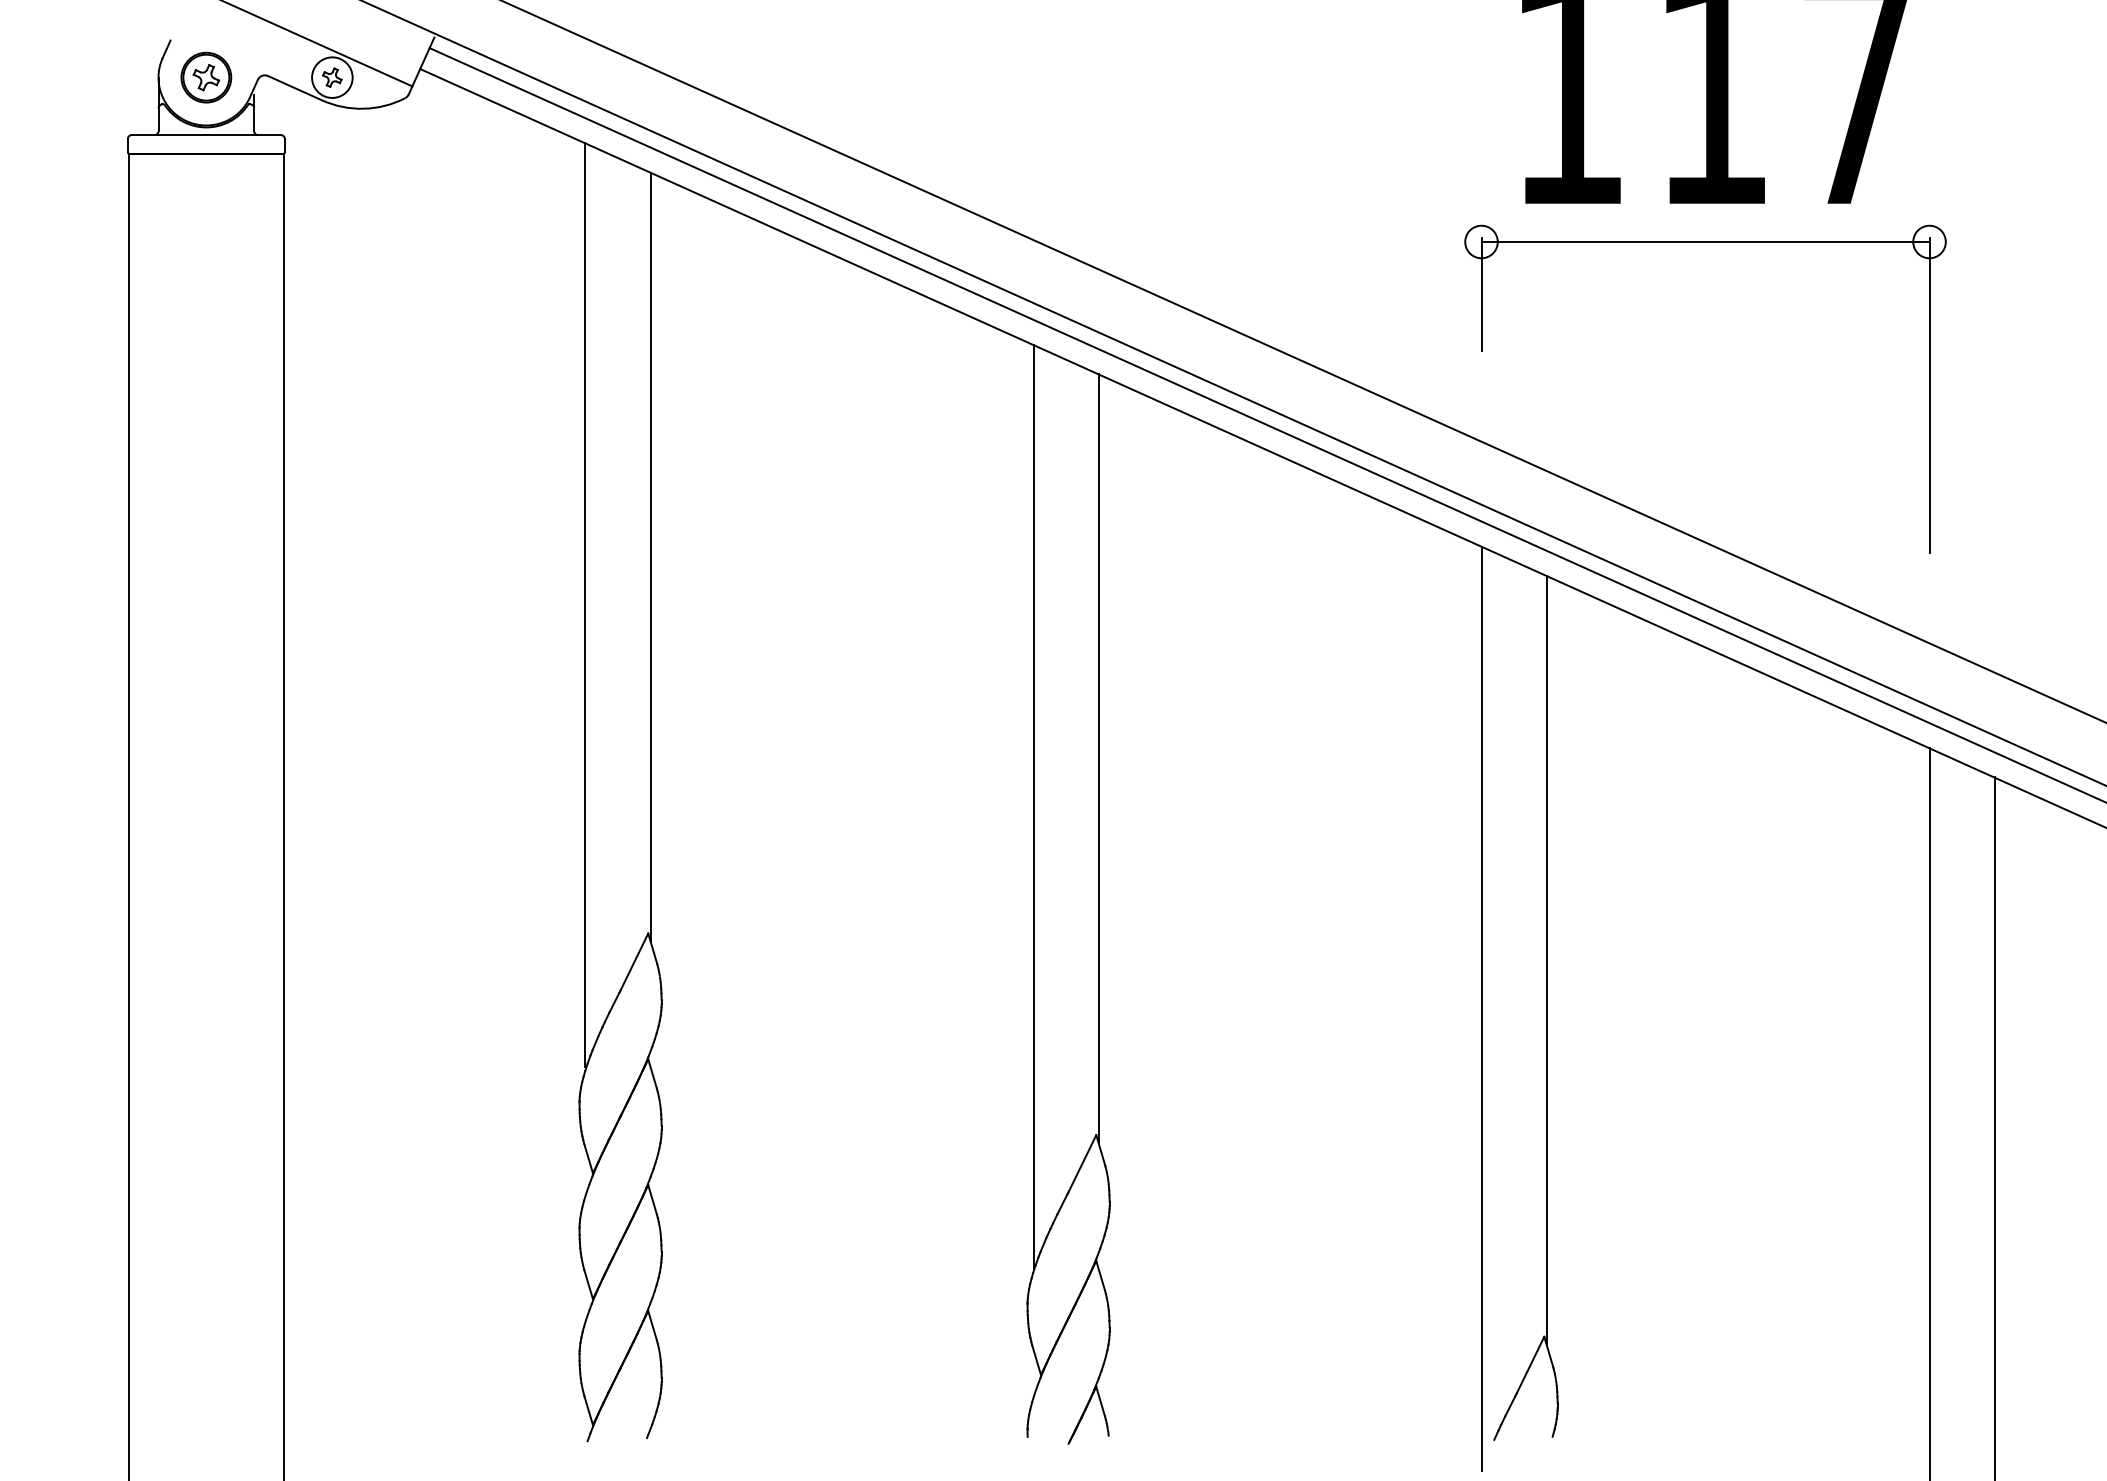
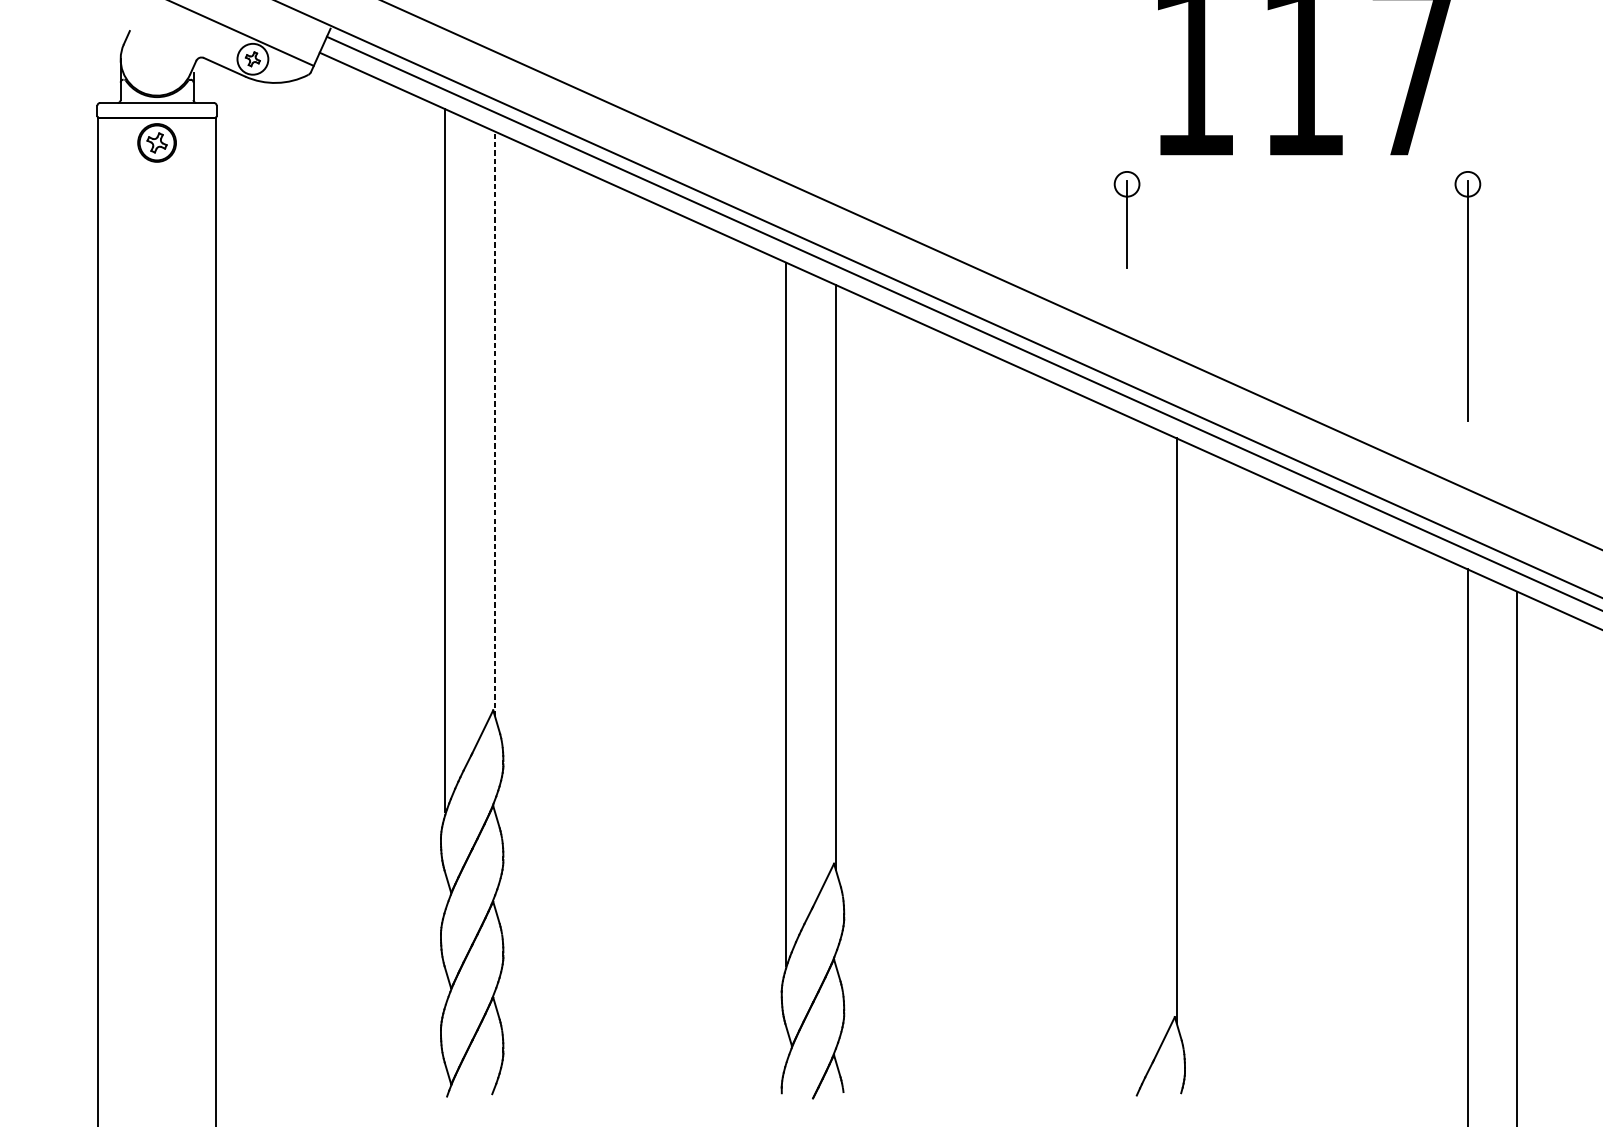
part: (206, 77) -> (157, 142), moved
line: (1705, 242) -> (1297, 184), removed
line: (650, 556) -> (494, 423), solid -> dashed
line: (1481, 1008) -> (1127, 767), removed

